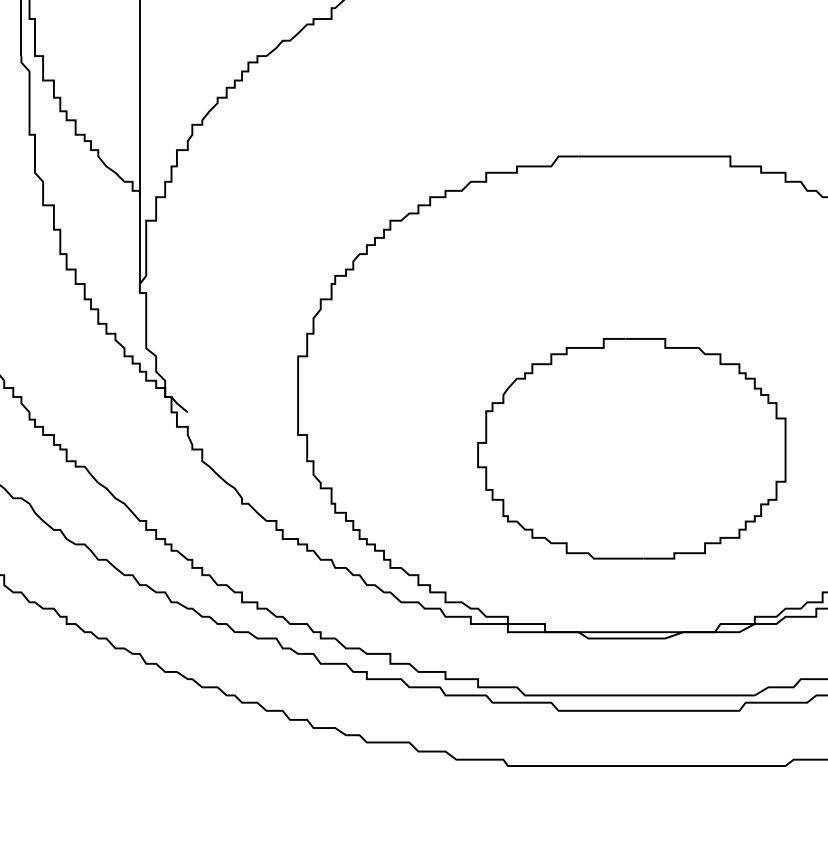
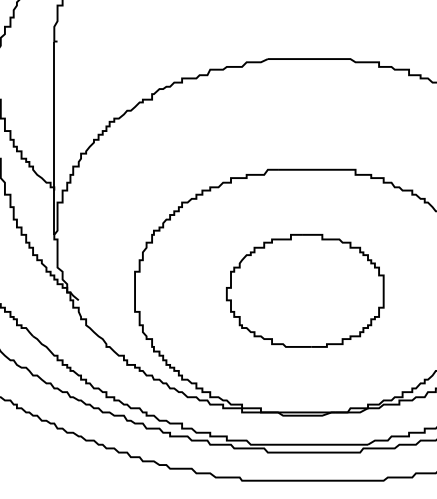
part: (632, 447) -> (305, 290), moved

